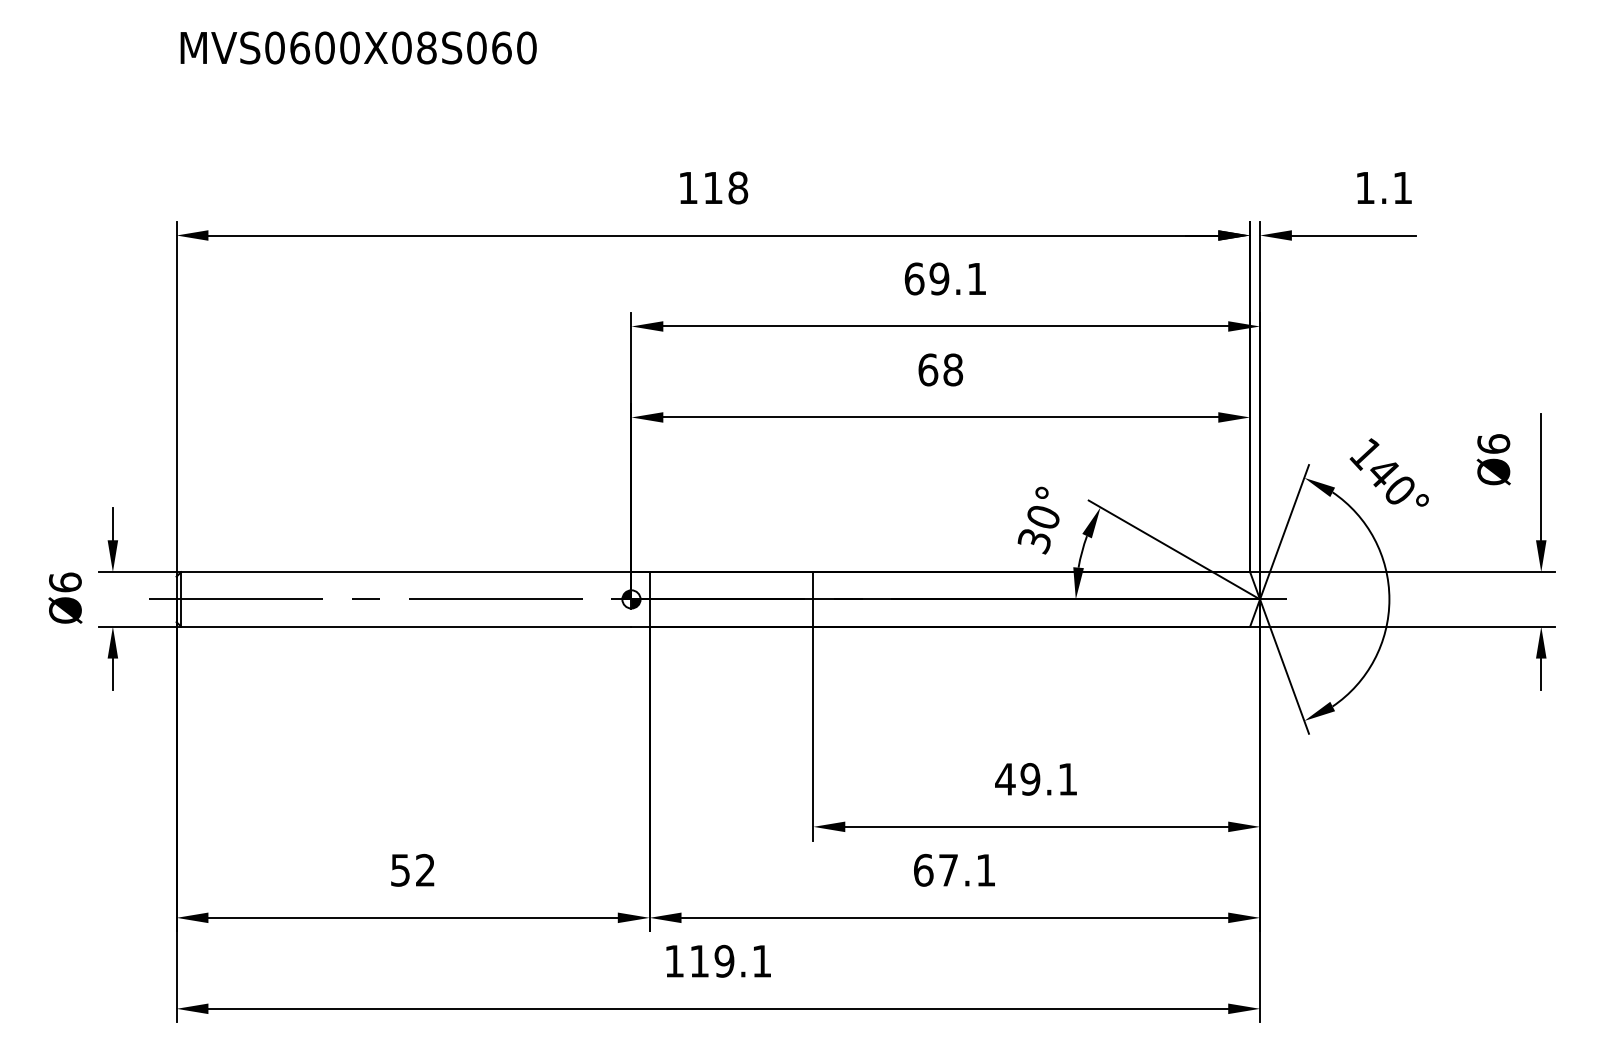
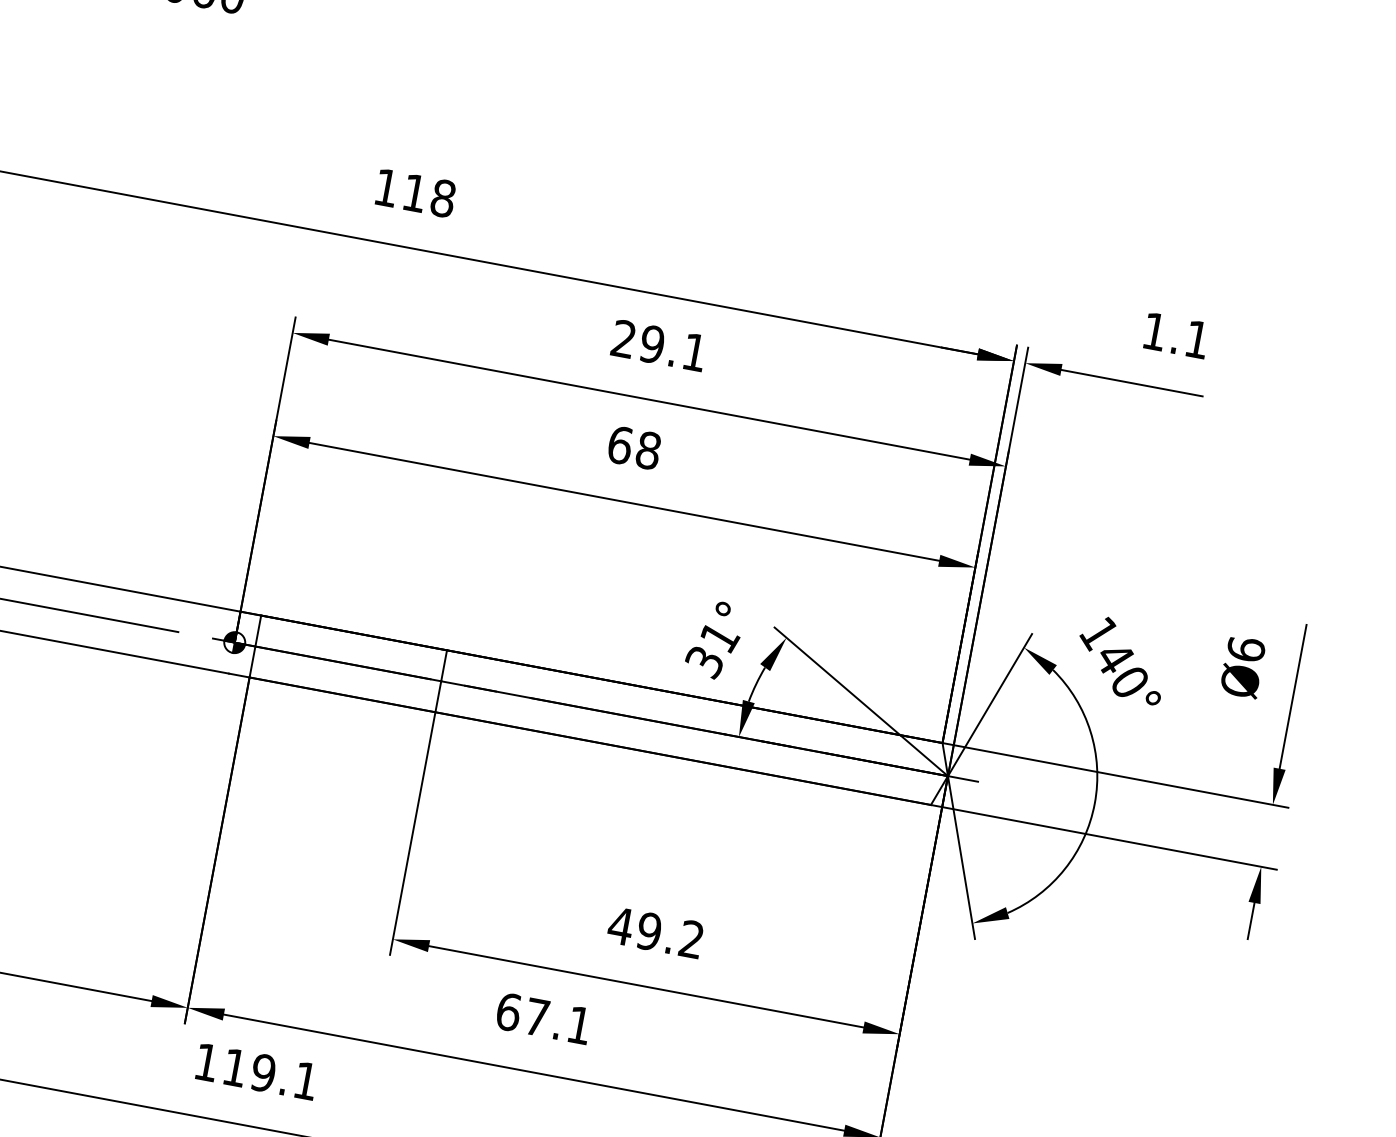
text: (914, 278) -> (624, 338), 69.1 -> 29.1
text: (1044, 517) -> (720, 637), 30° -> 31°
text: (1067, 779) -> (691, 939), 49.1 -> 49.2

